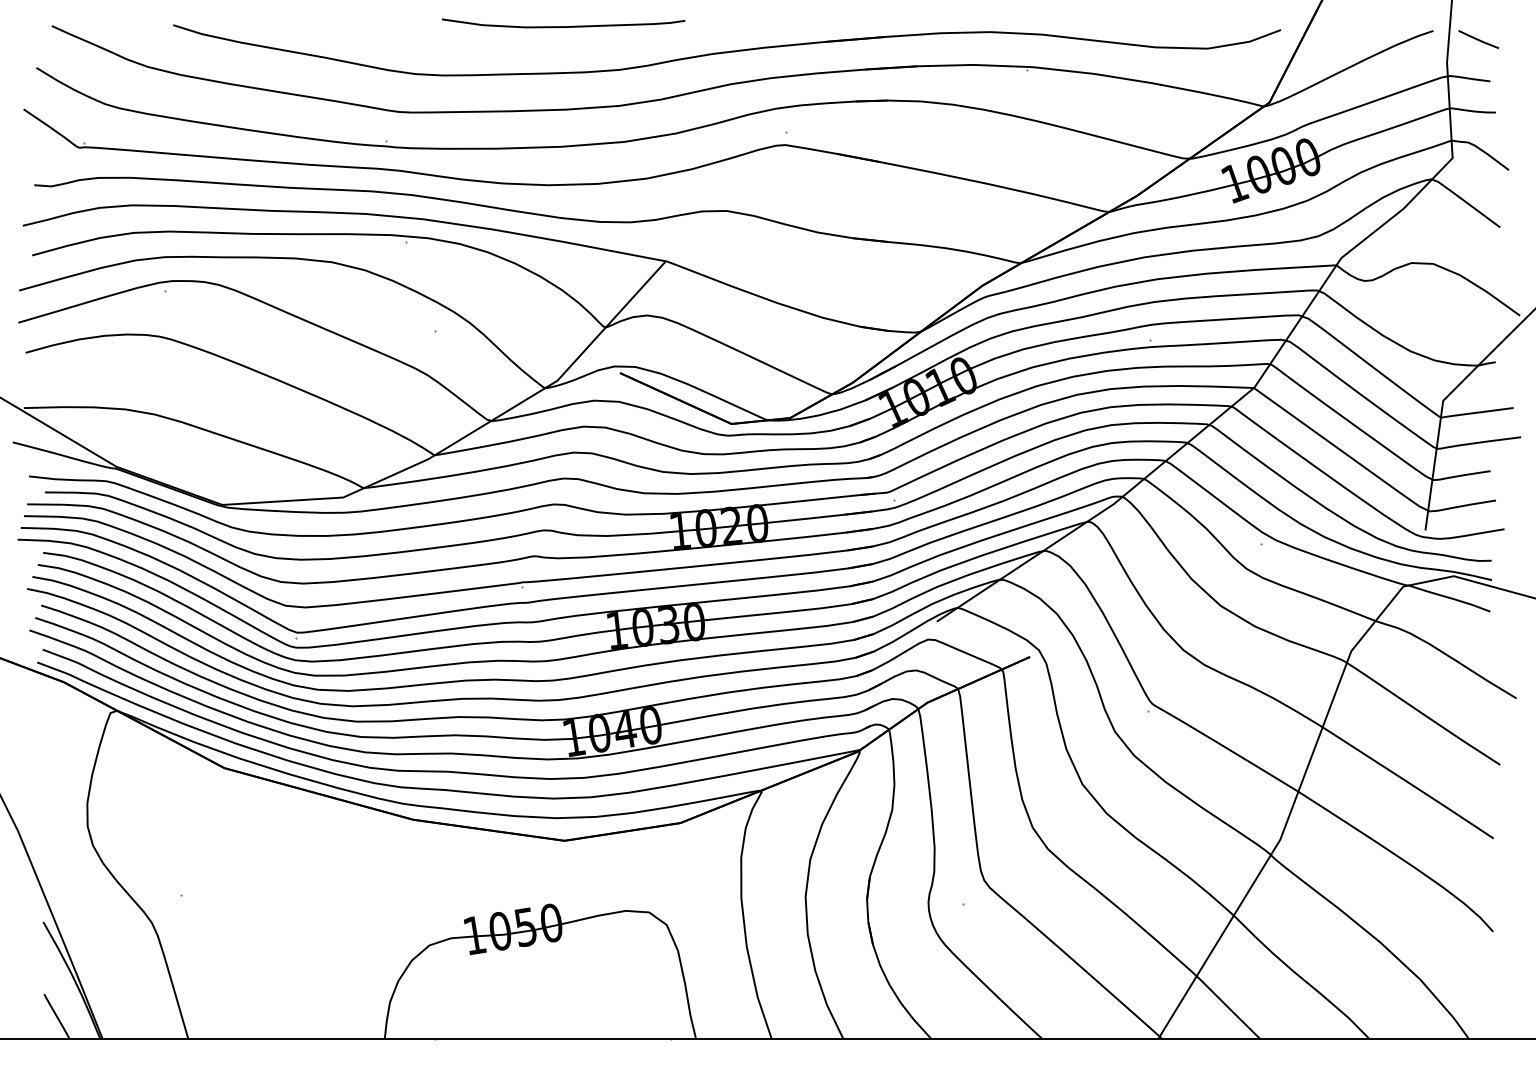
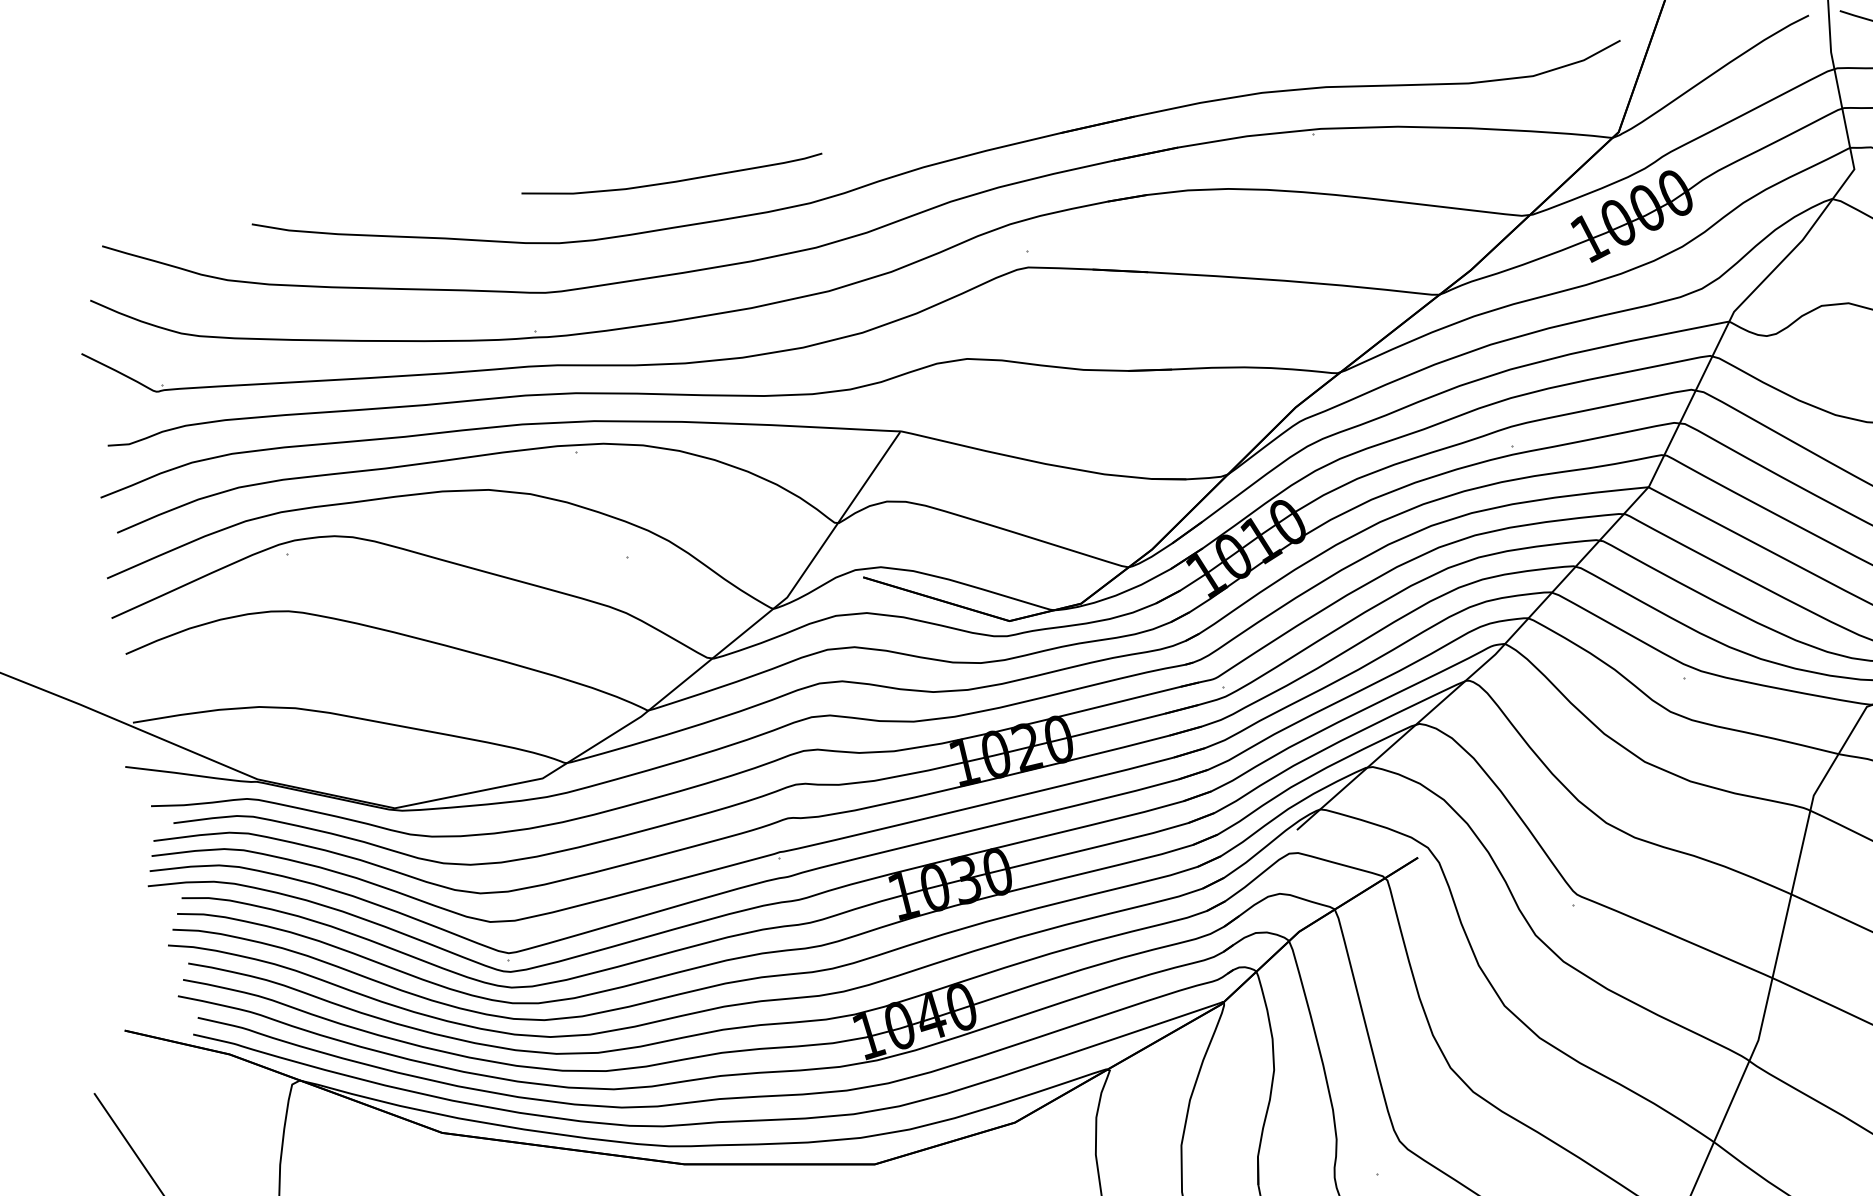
curve: (563, 26) -> (672, 181), moved

